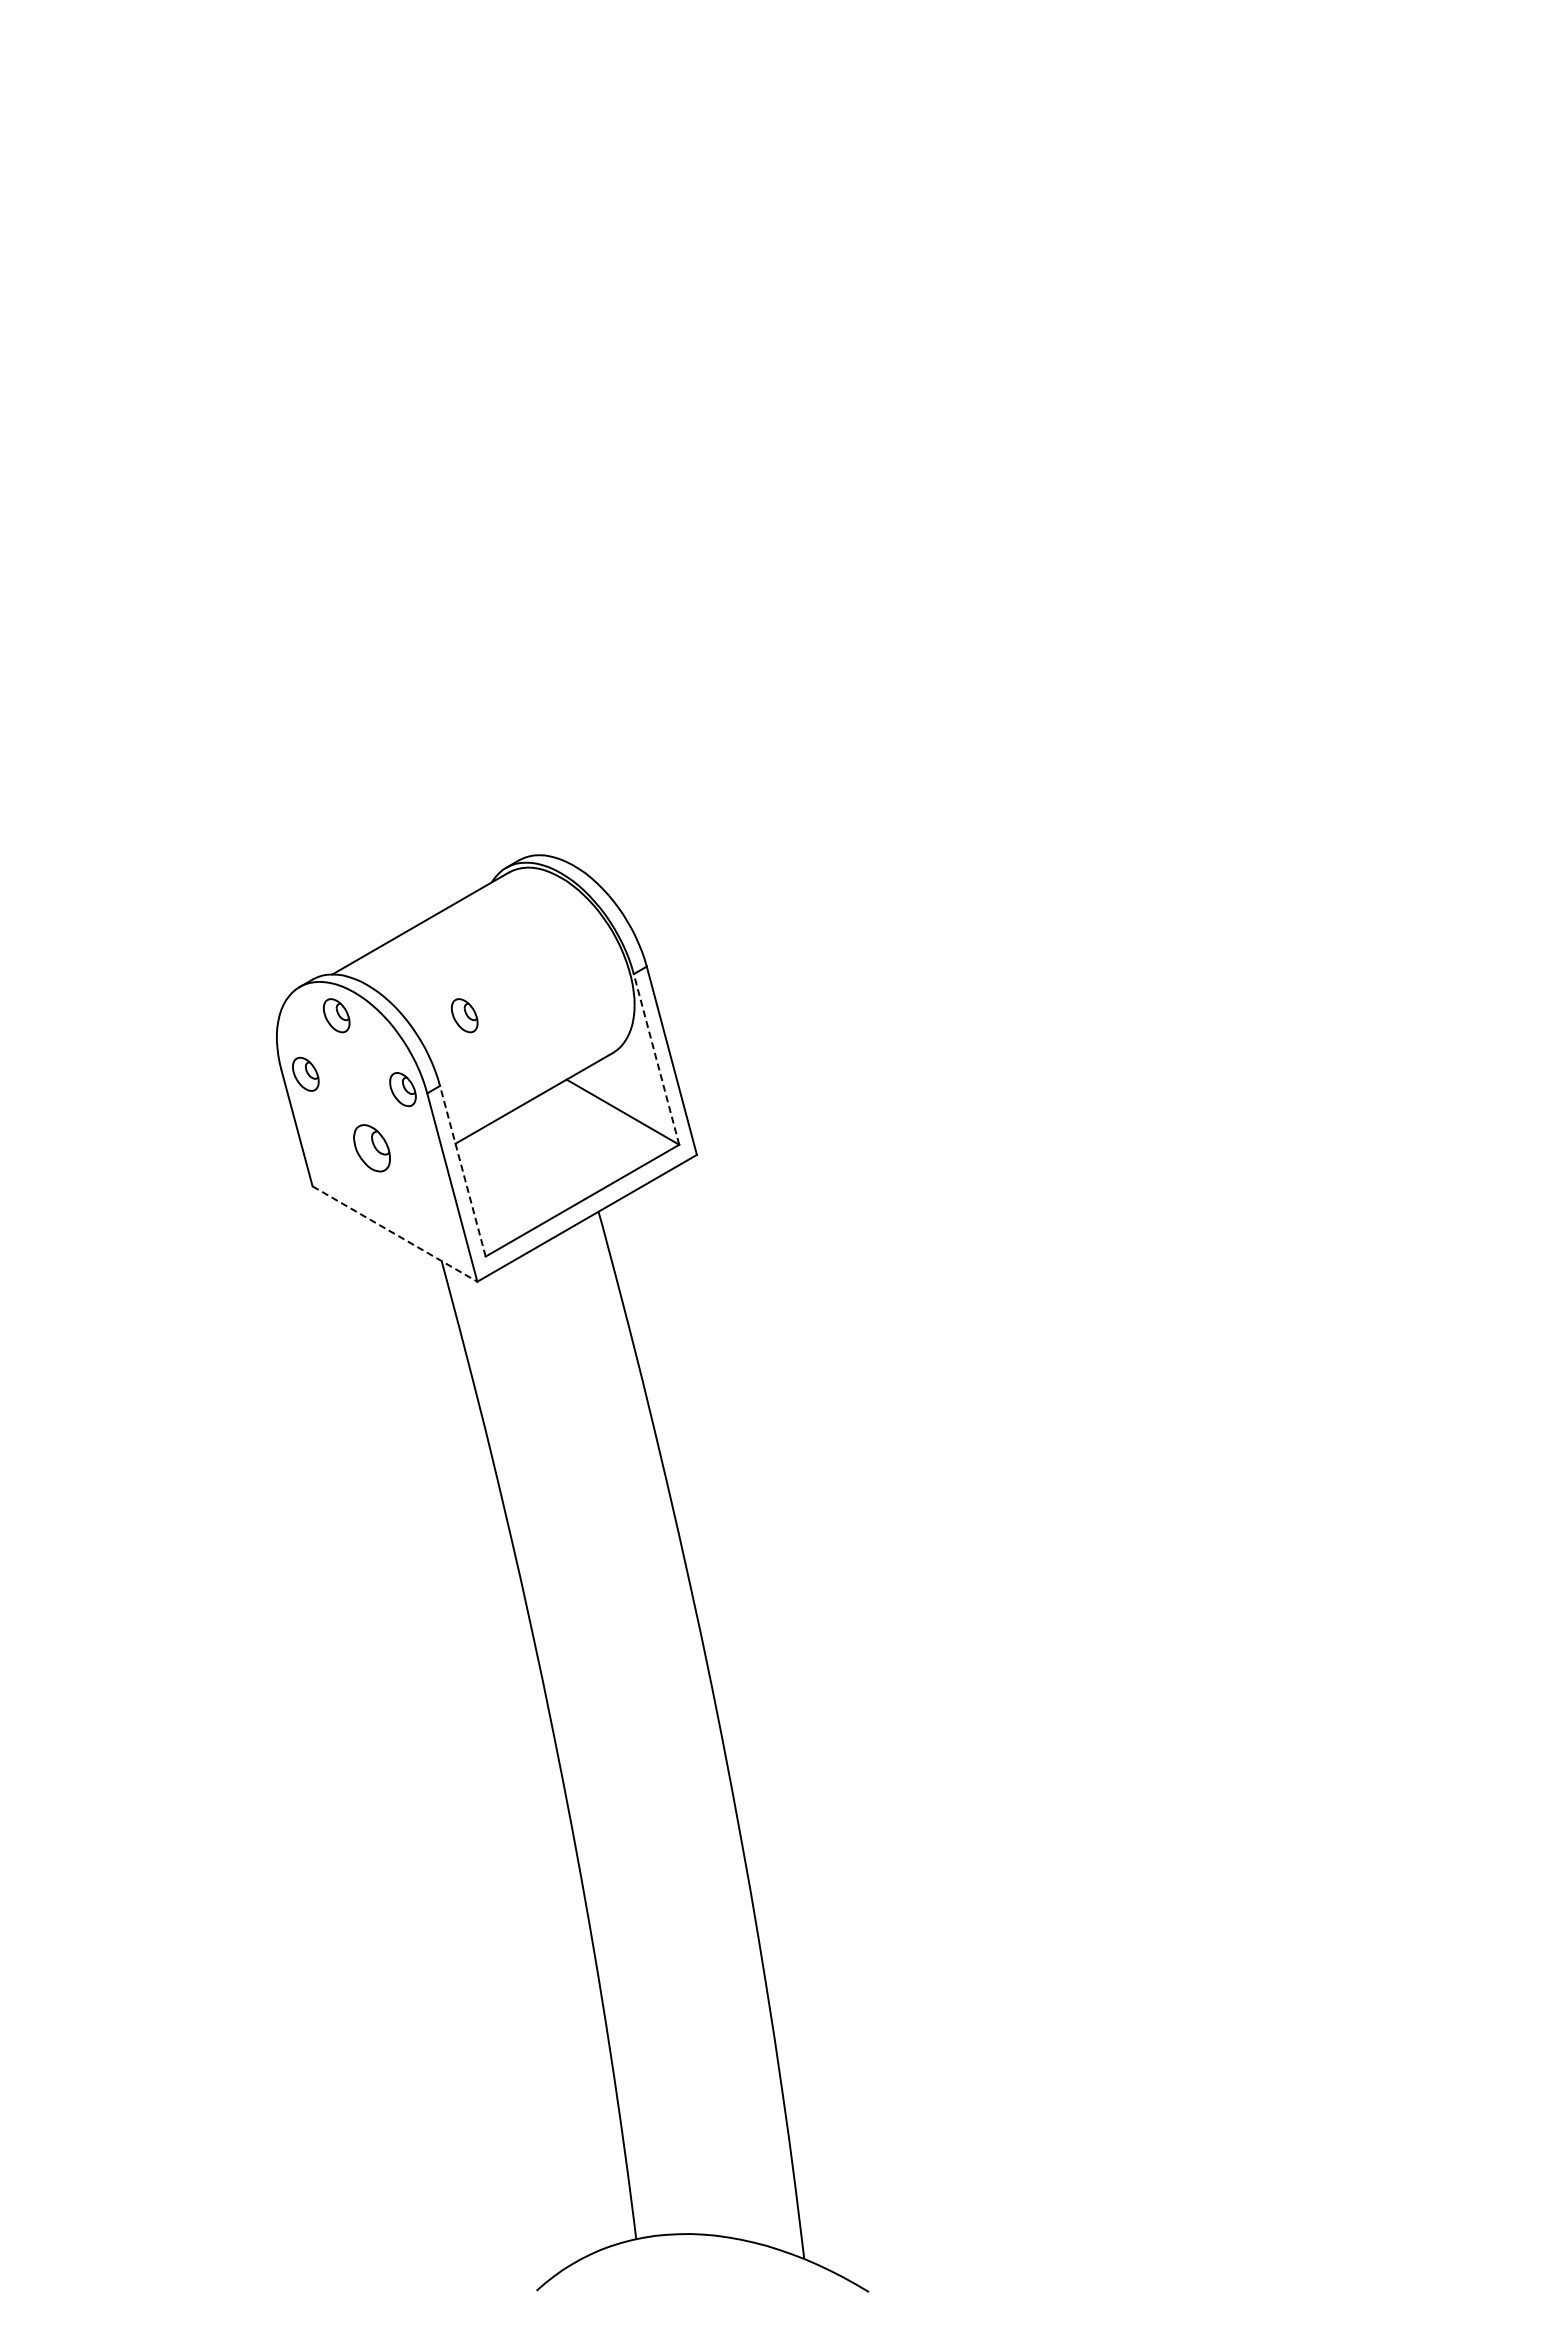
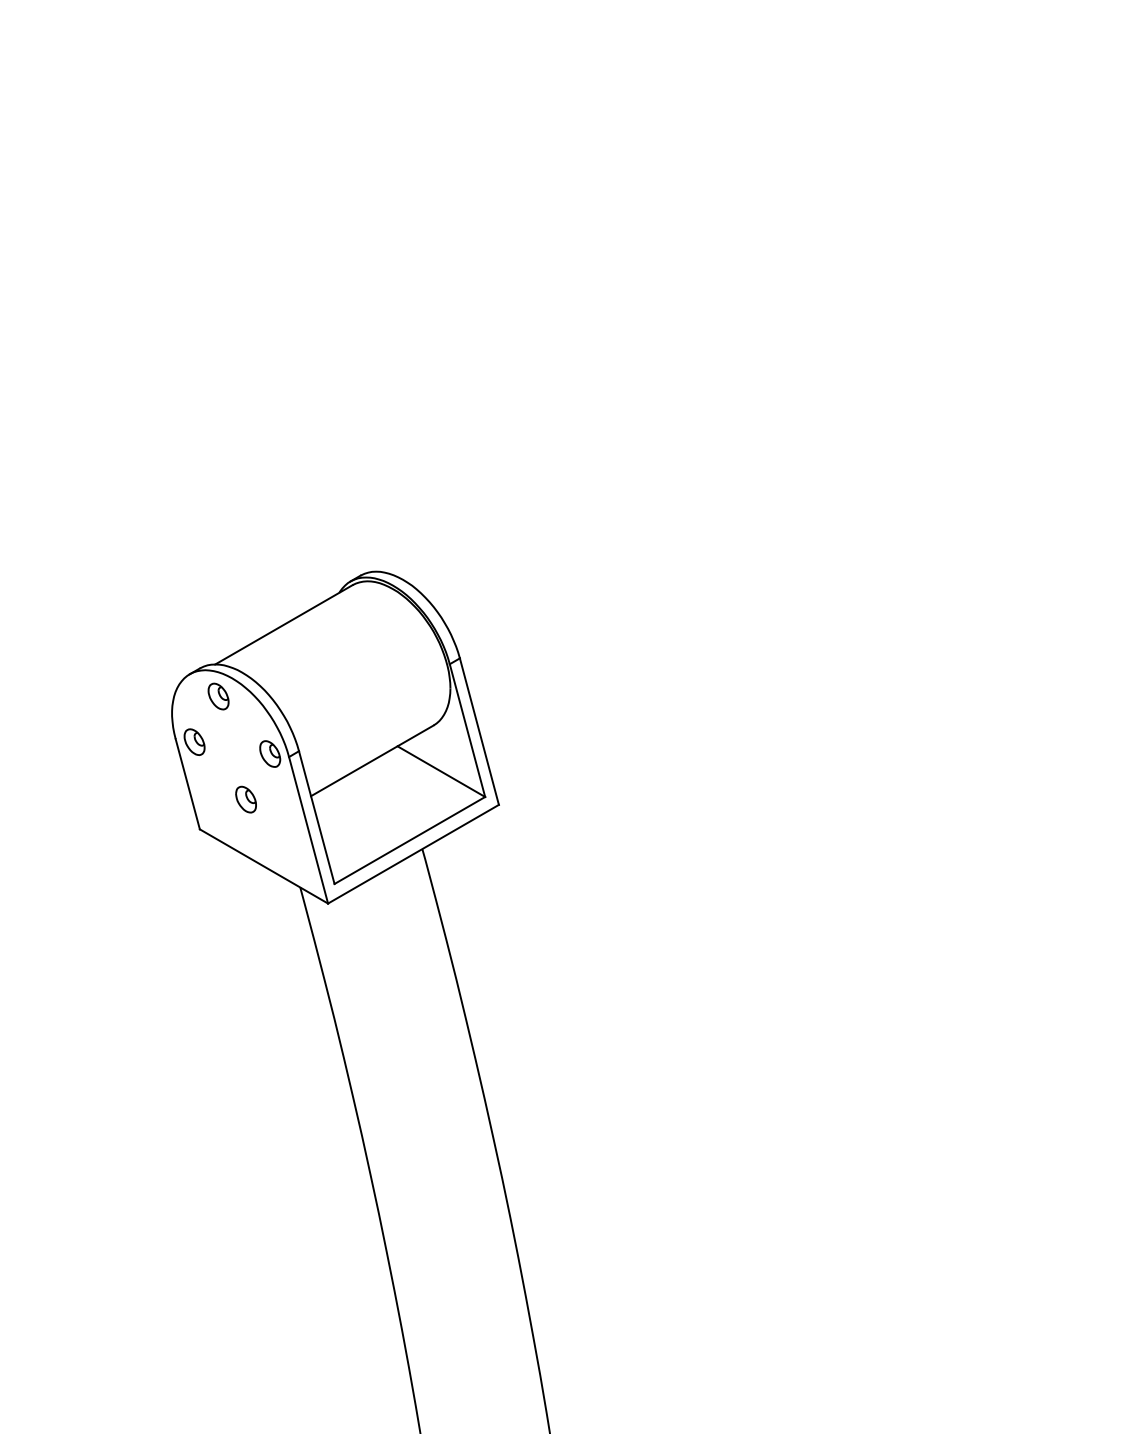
part: (464, 1015) -> (318, 696), removed
line: (656, 1058) -> (467, 729), dashed -> solid
part: (371, 1147) -> (245, 799), size x0.71
line: (462, 1170) -> (316, 817), dashed -> solid
line: (395, 1234) -> (264, 866), dashed -> solid

